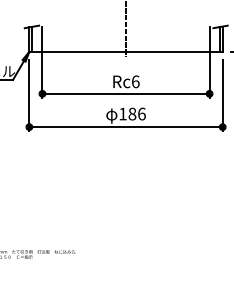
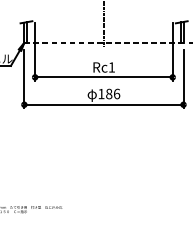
line: (126, 51) -> (104, 42), solid -> dashed
text: (135, 81) -> (111, 67), Rc6 -> Rc1

